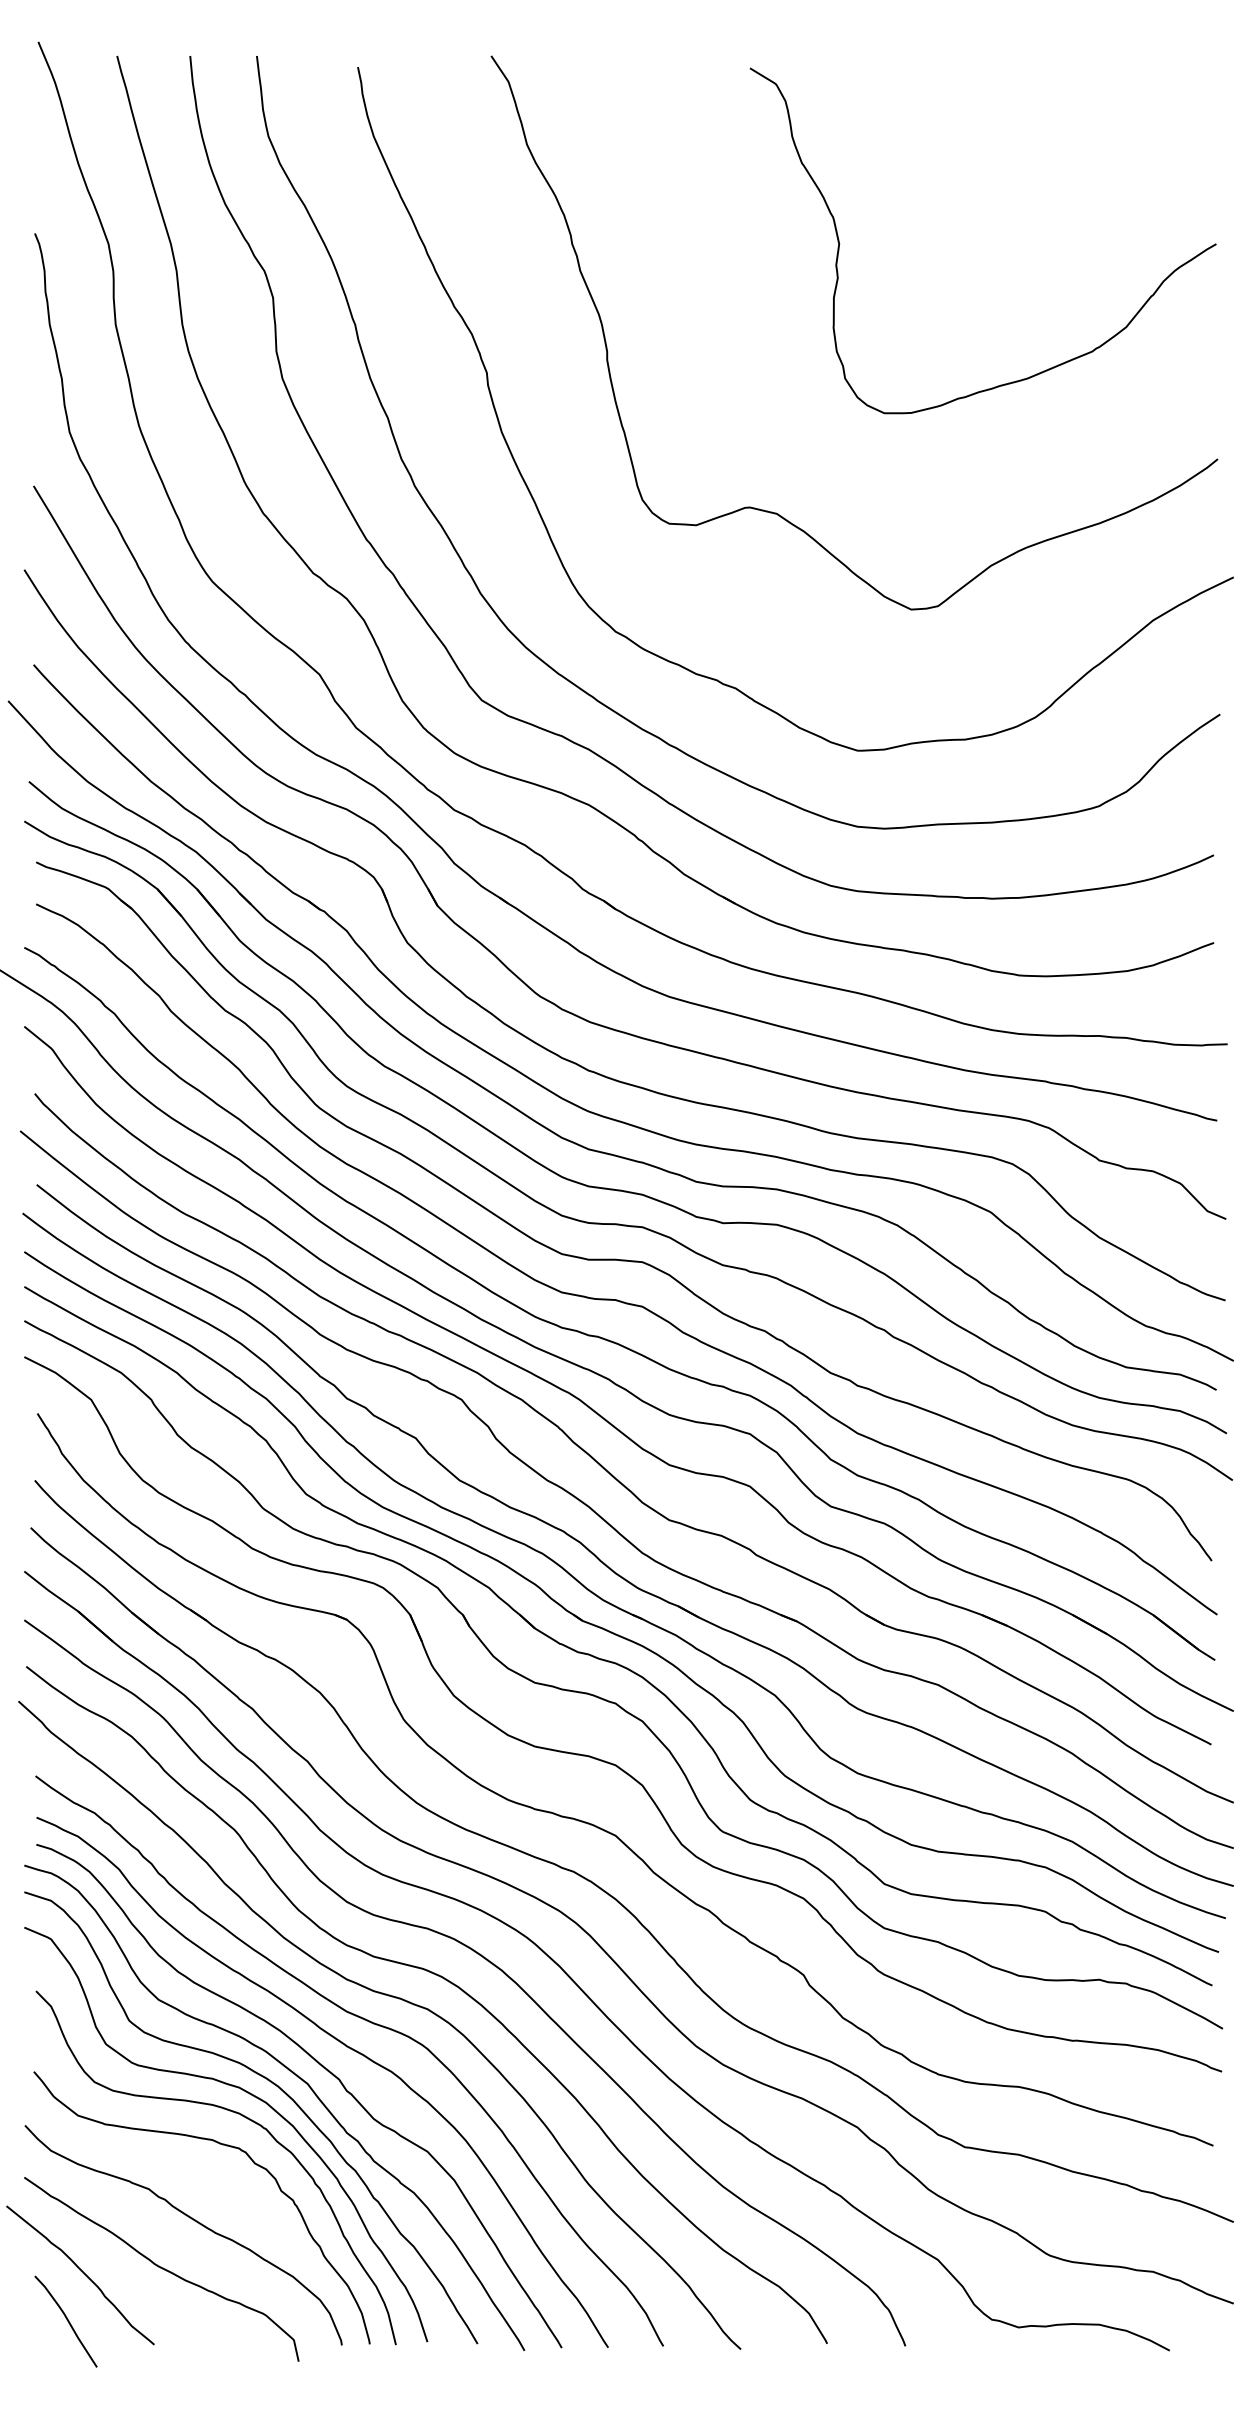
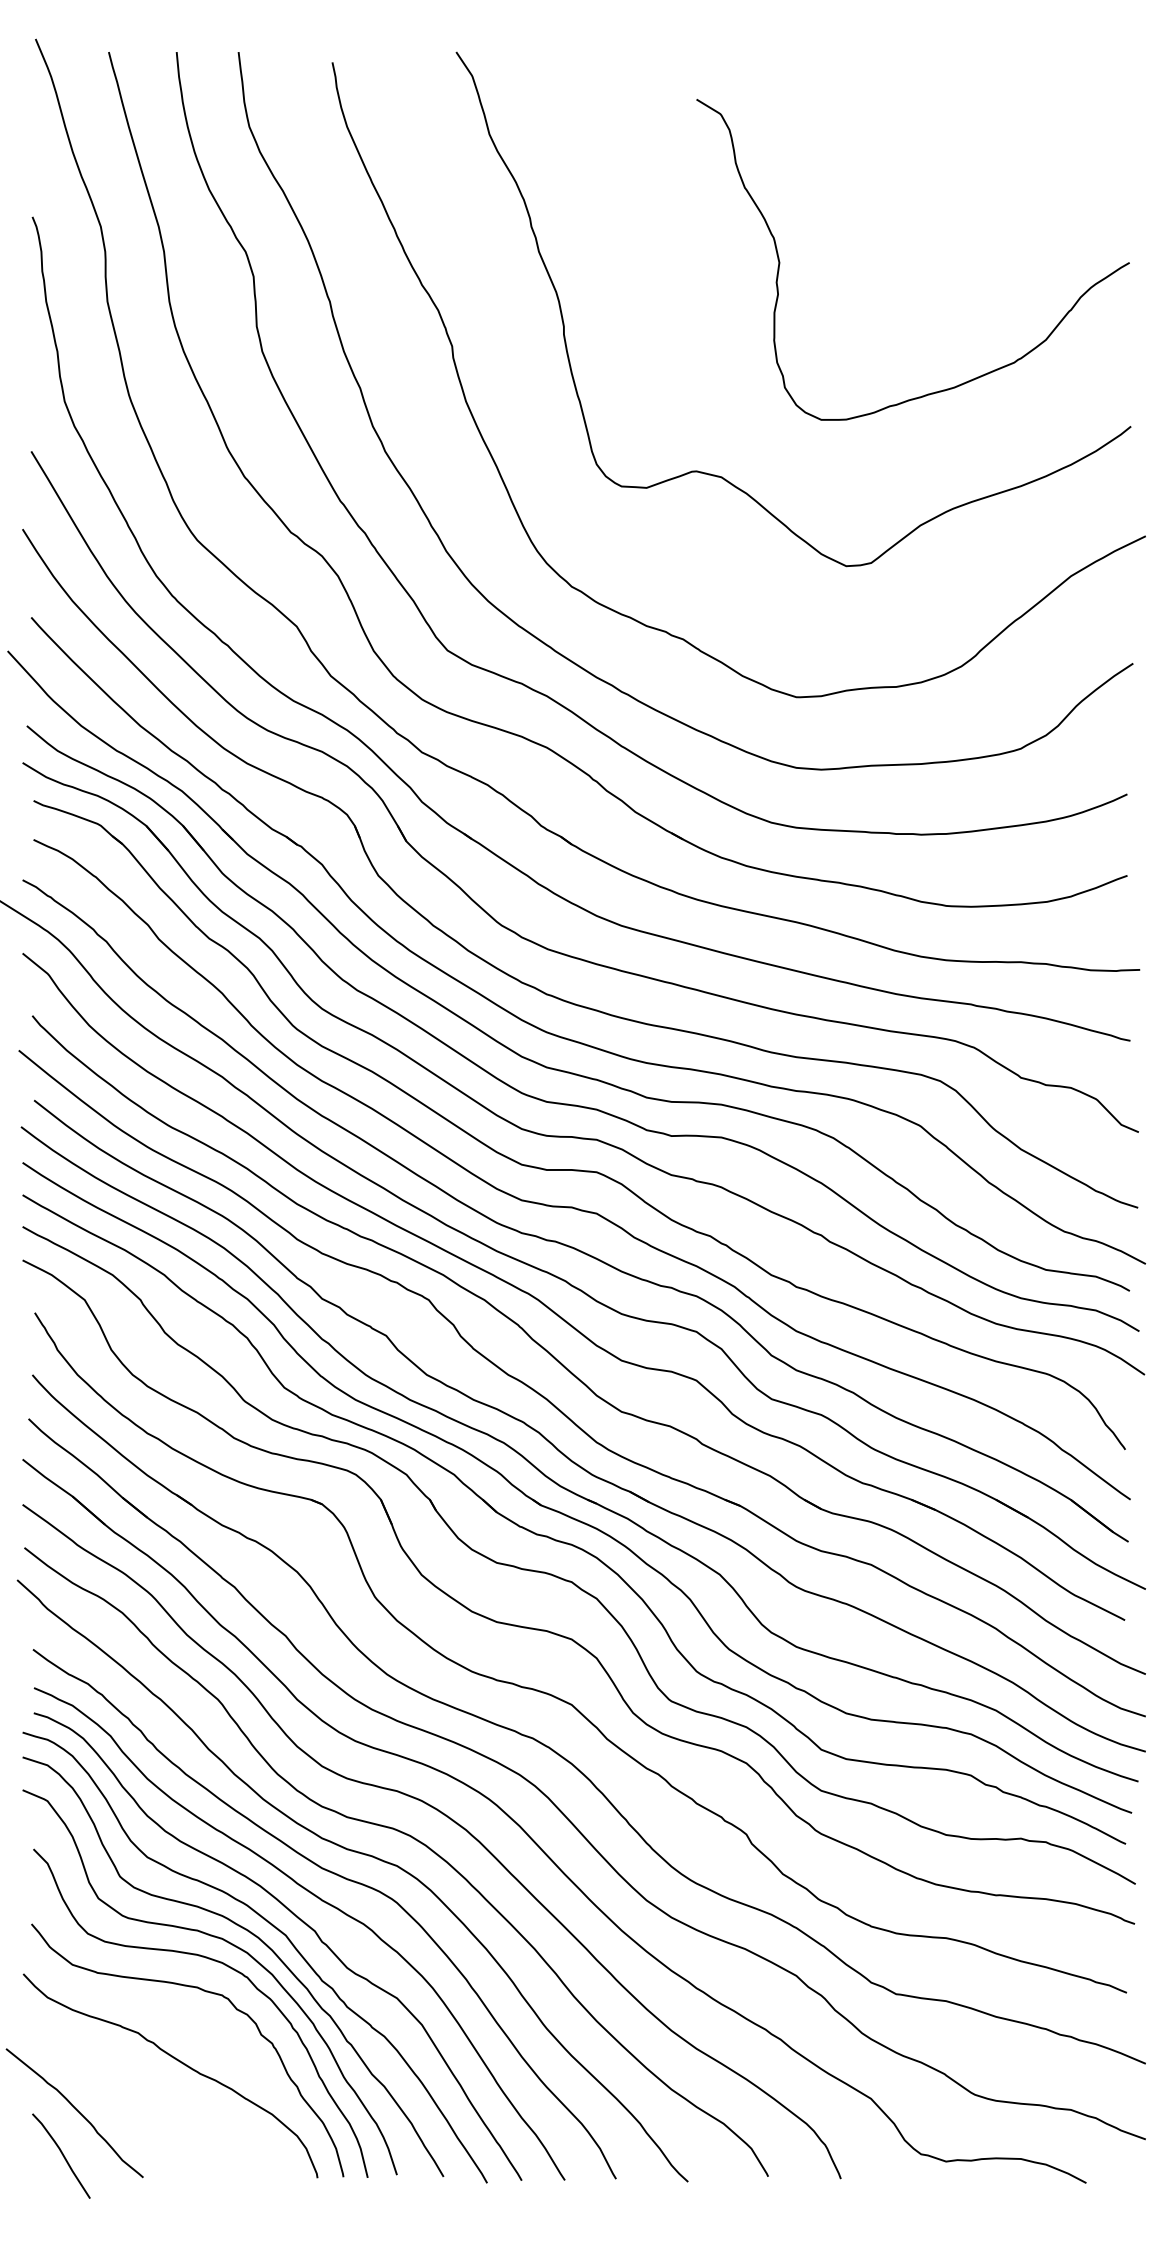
curve: (840, 243) -> (780, 262), moved
curve: (162, 2269) -> (150, 2107), removed

